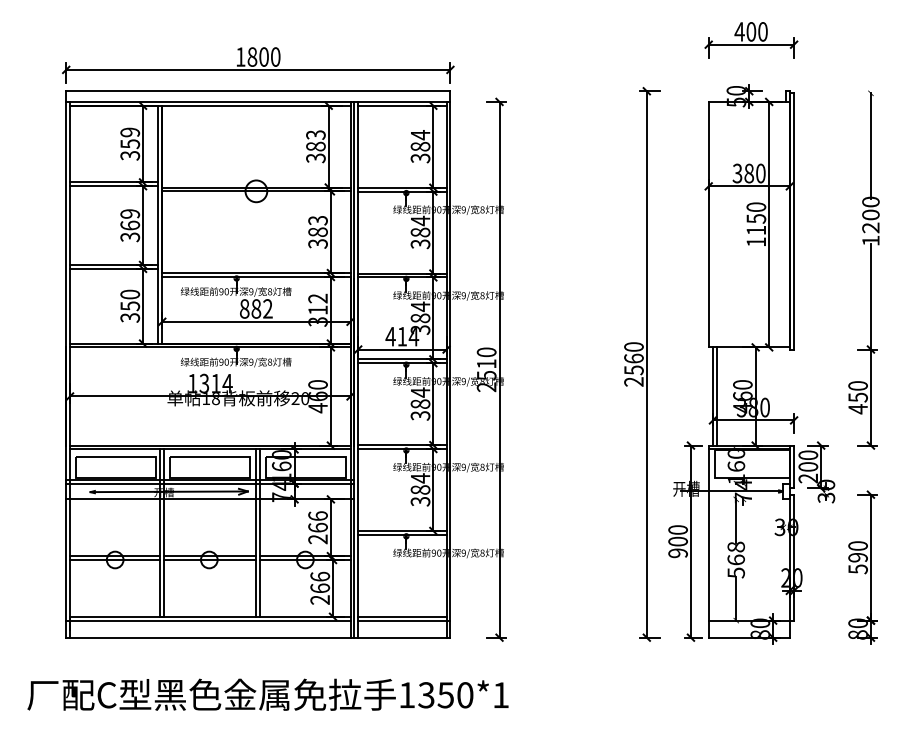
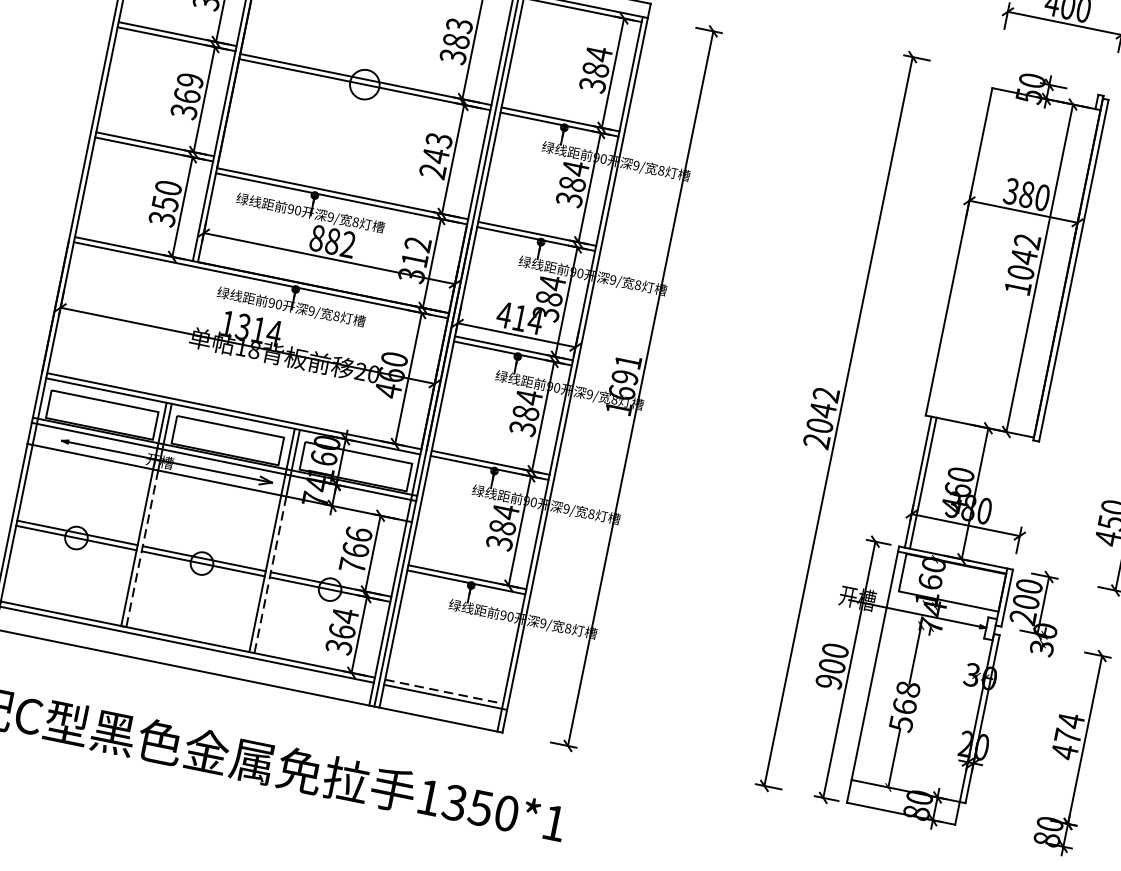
text: (756, 218) -> (1024, 256), 1150 -> 1042
text: (317, 237) -> (433, 162), 383 -> 243
text: (633, 358) -> (822, 409), 2560 -> 2042
text: (486, 369) -> (623, 384), 2510 -> 1691
text: (317, 539) -> (351, 565), 266 -> 766
text: (857, 557) -> (1067, 736), 590 -> 474
line: (164, 558) -> (142, 549), solid -> dashed
line: (260, 558) -> (270, 575), solid -> dashed
text: (320, 587) -> (342, 630), 266 -> 364
line: (402, 616) -> (444, 691), solid -> dashed

